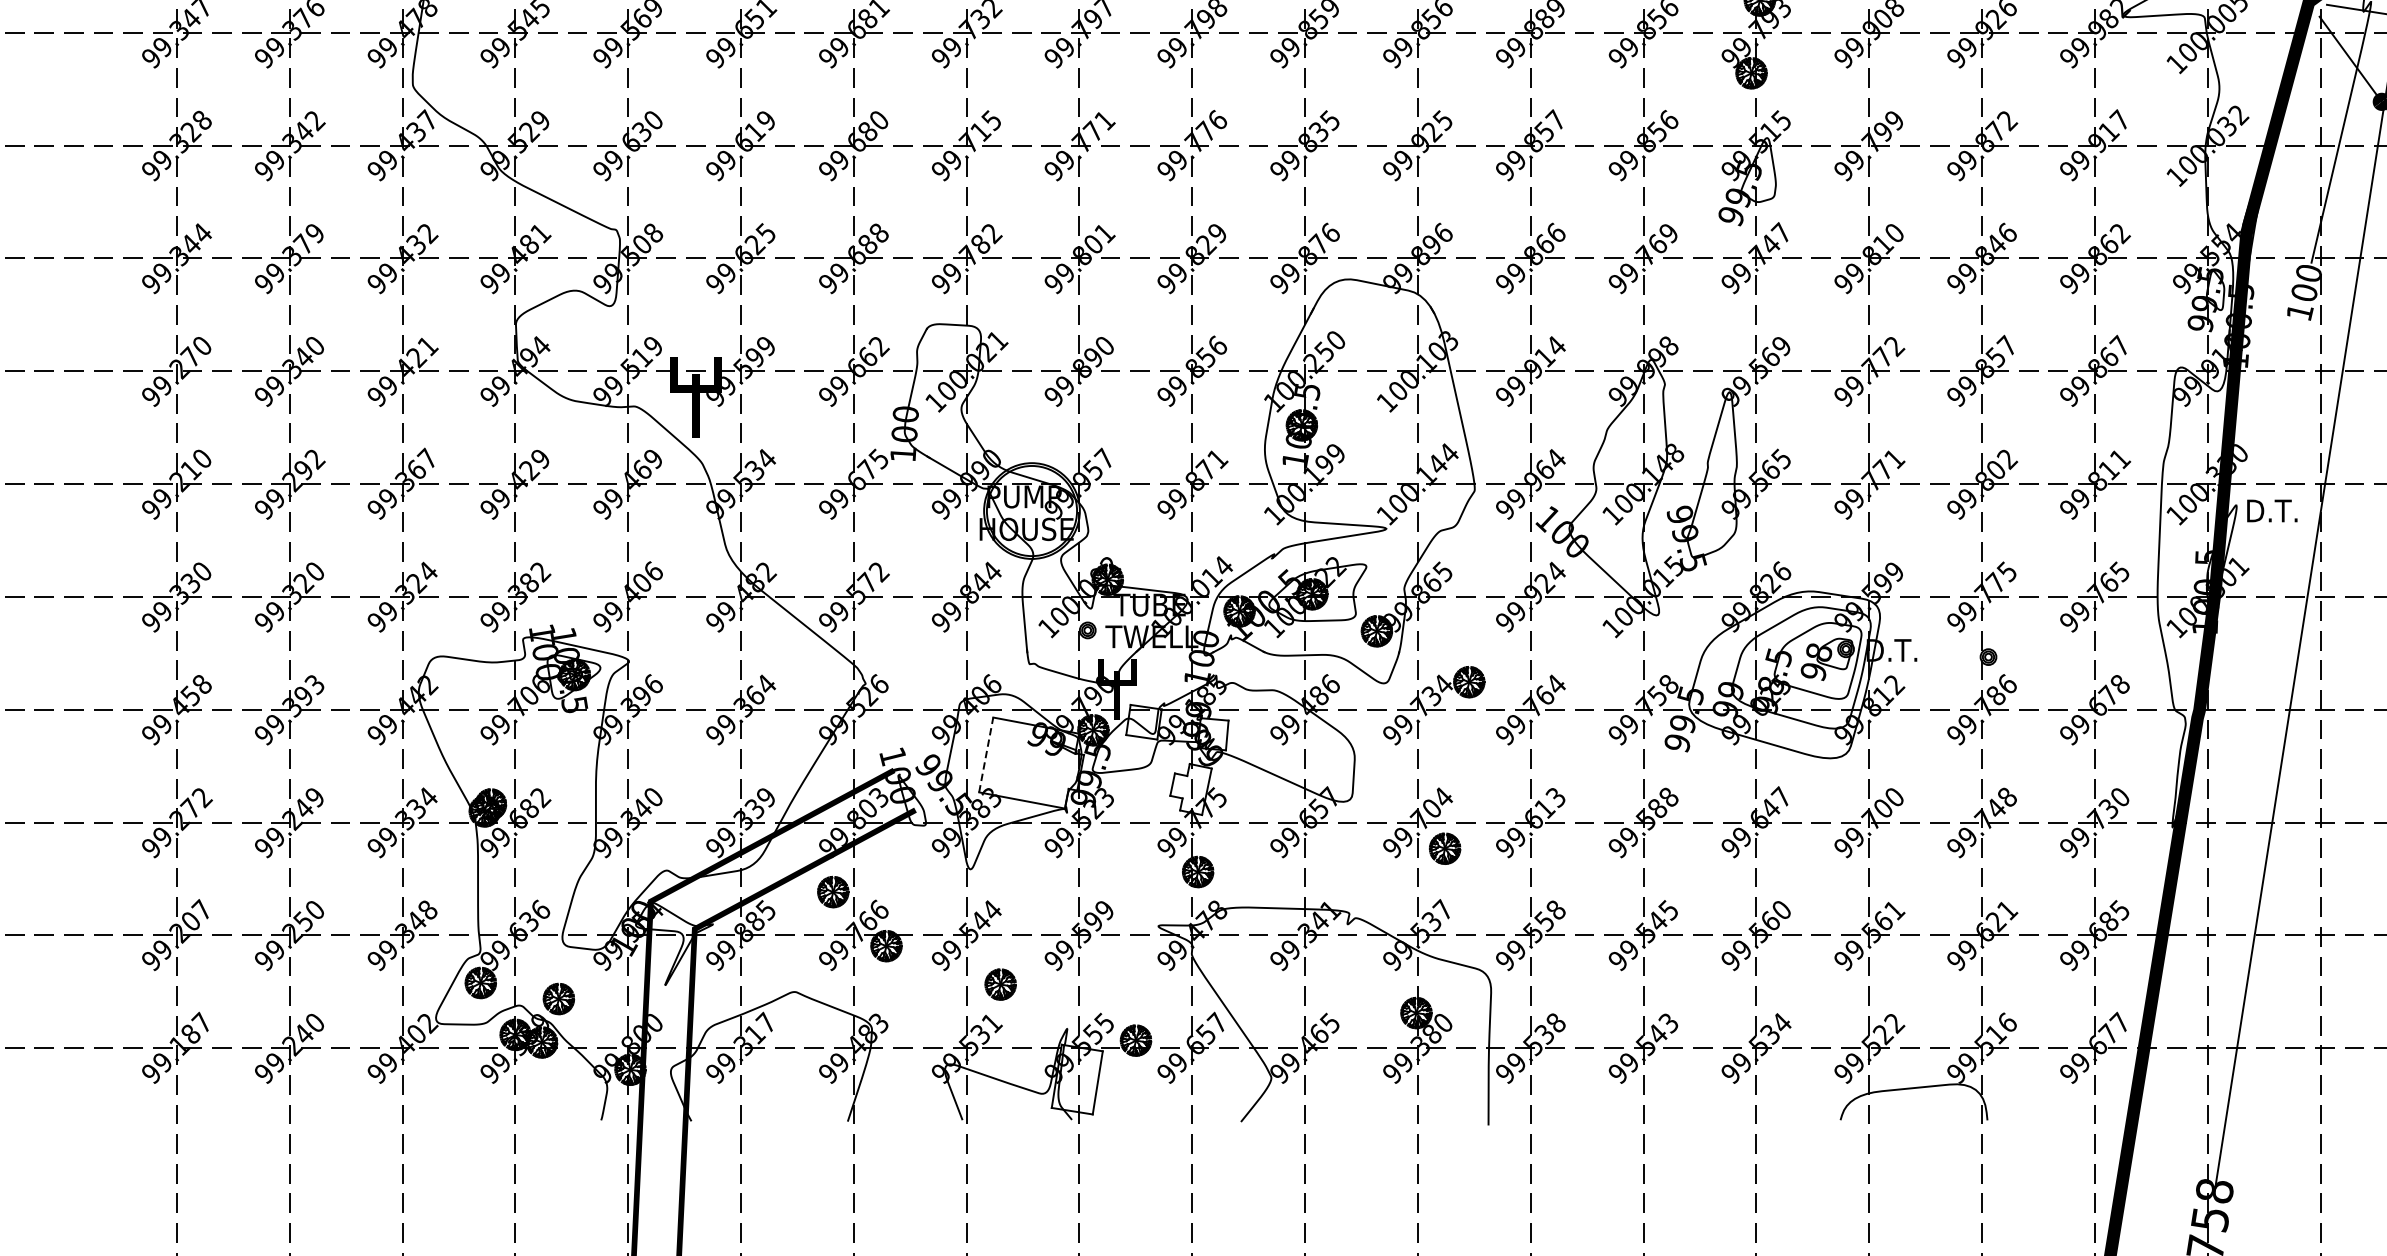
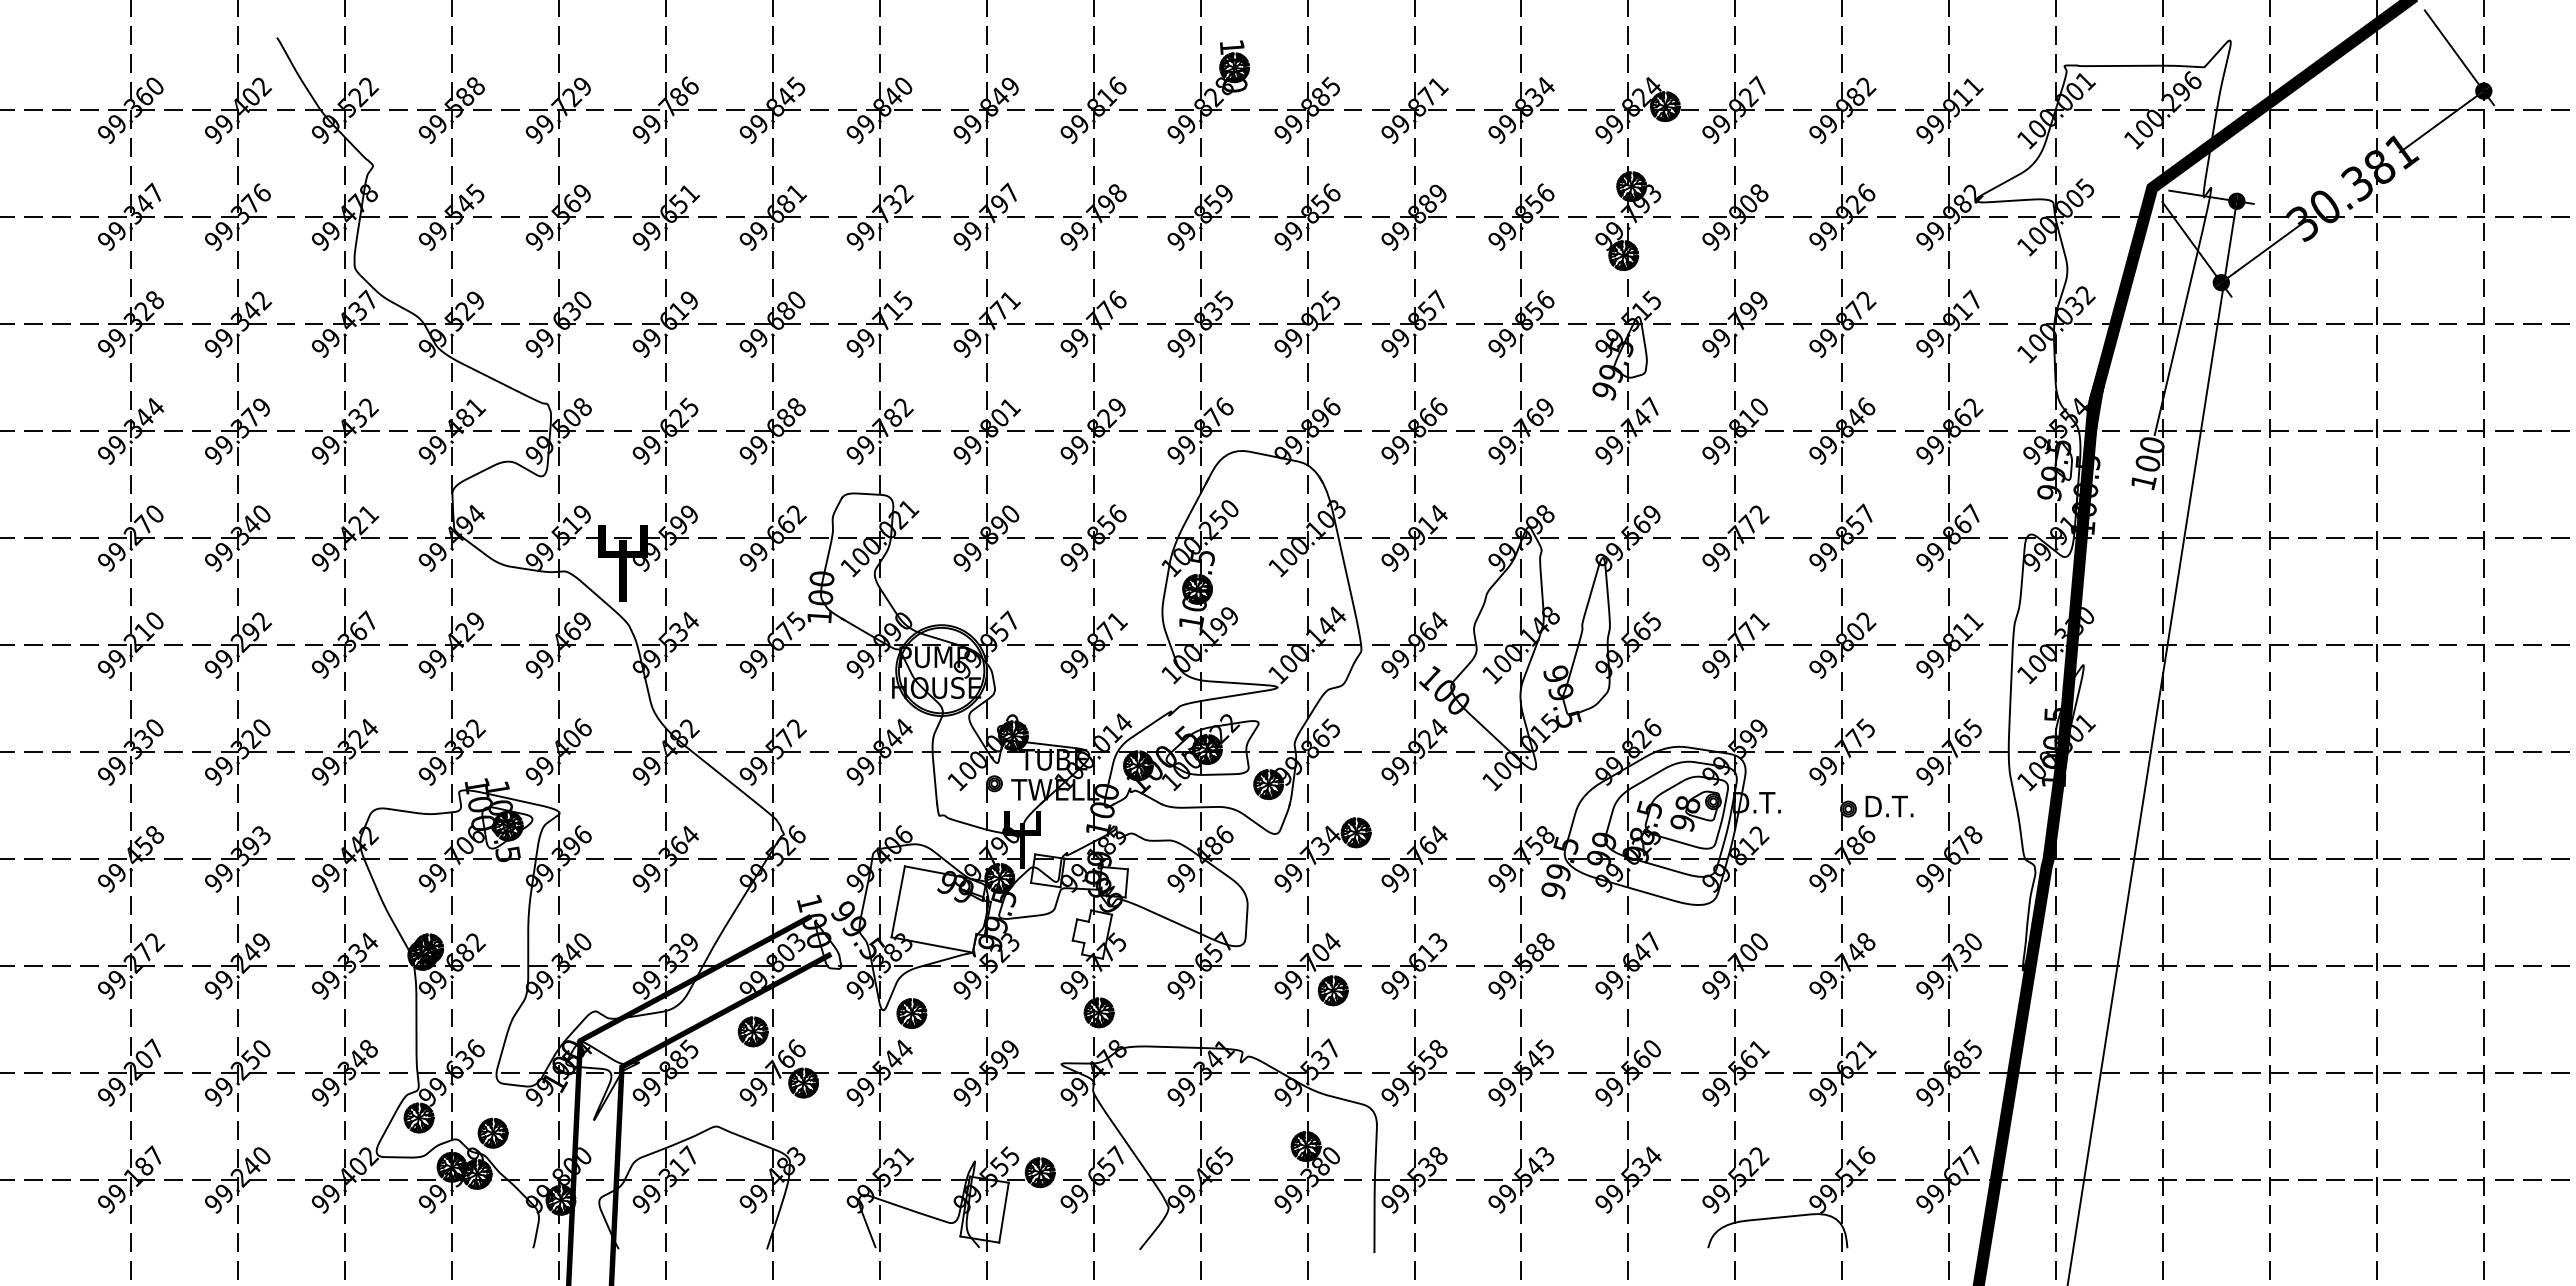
text: (2272, 510) -> (1889, 806), moved
line: (986, 754) -> (898, 901), dashed -> solid
part: (1000, 984) -> (911, 1013), moved

